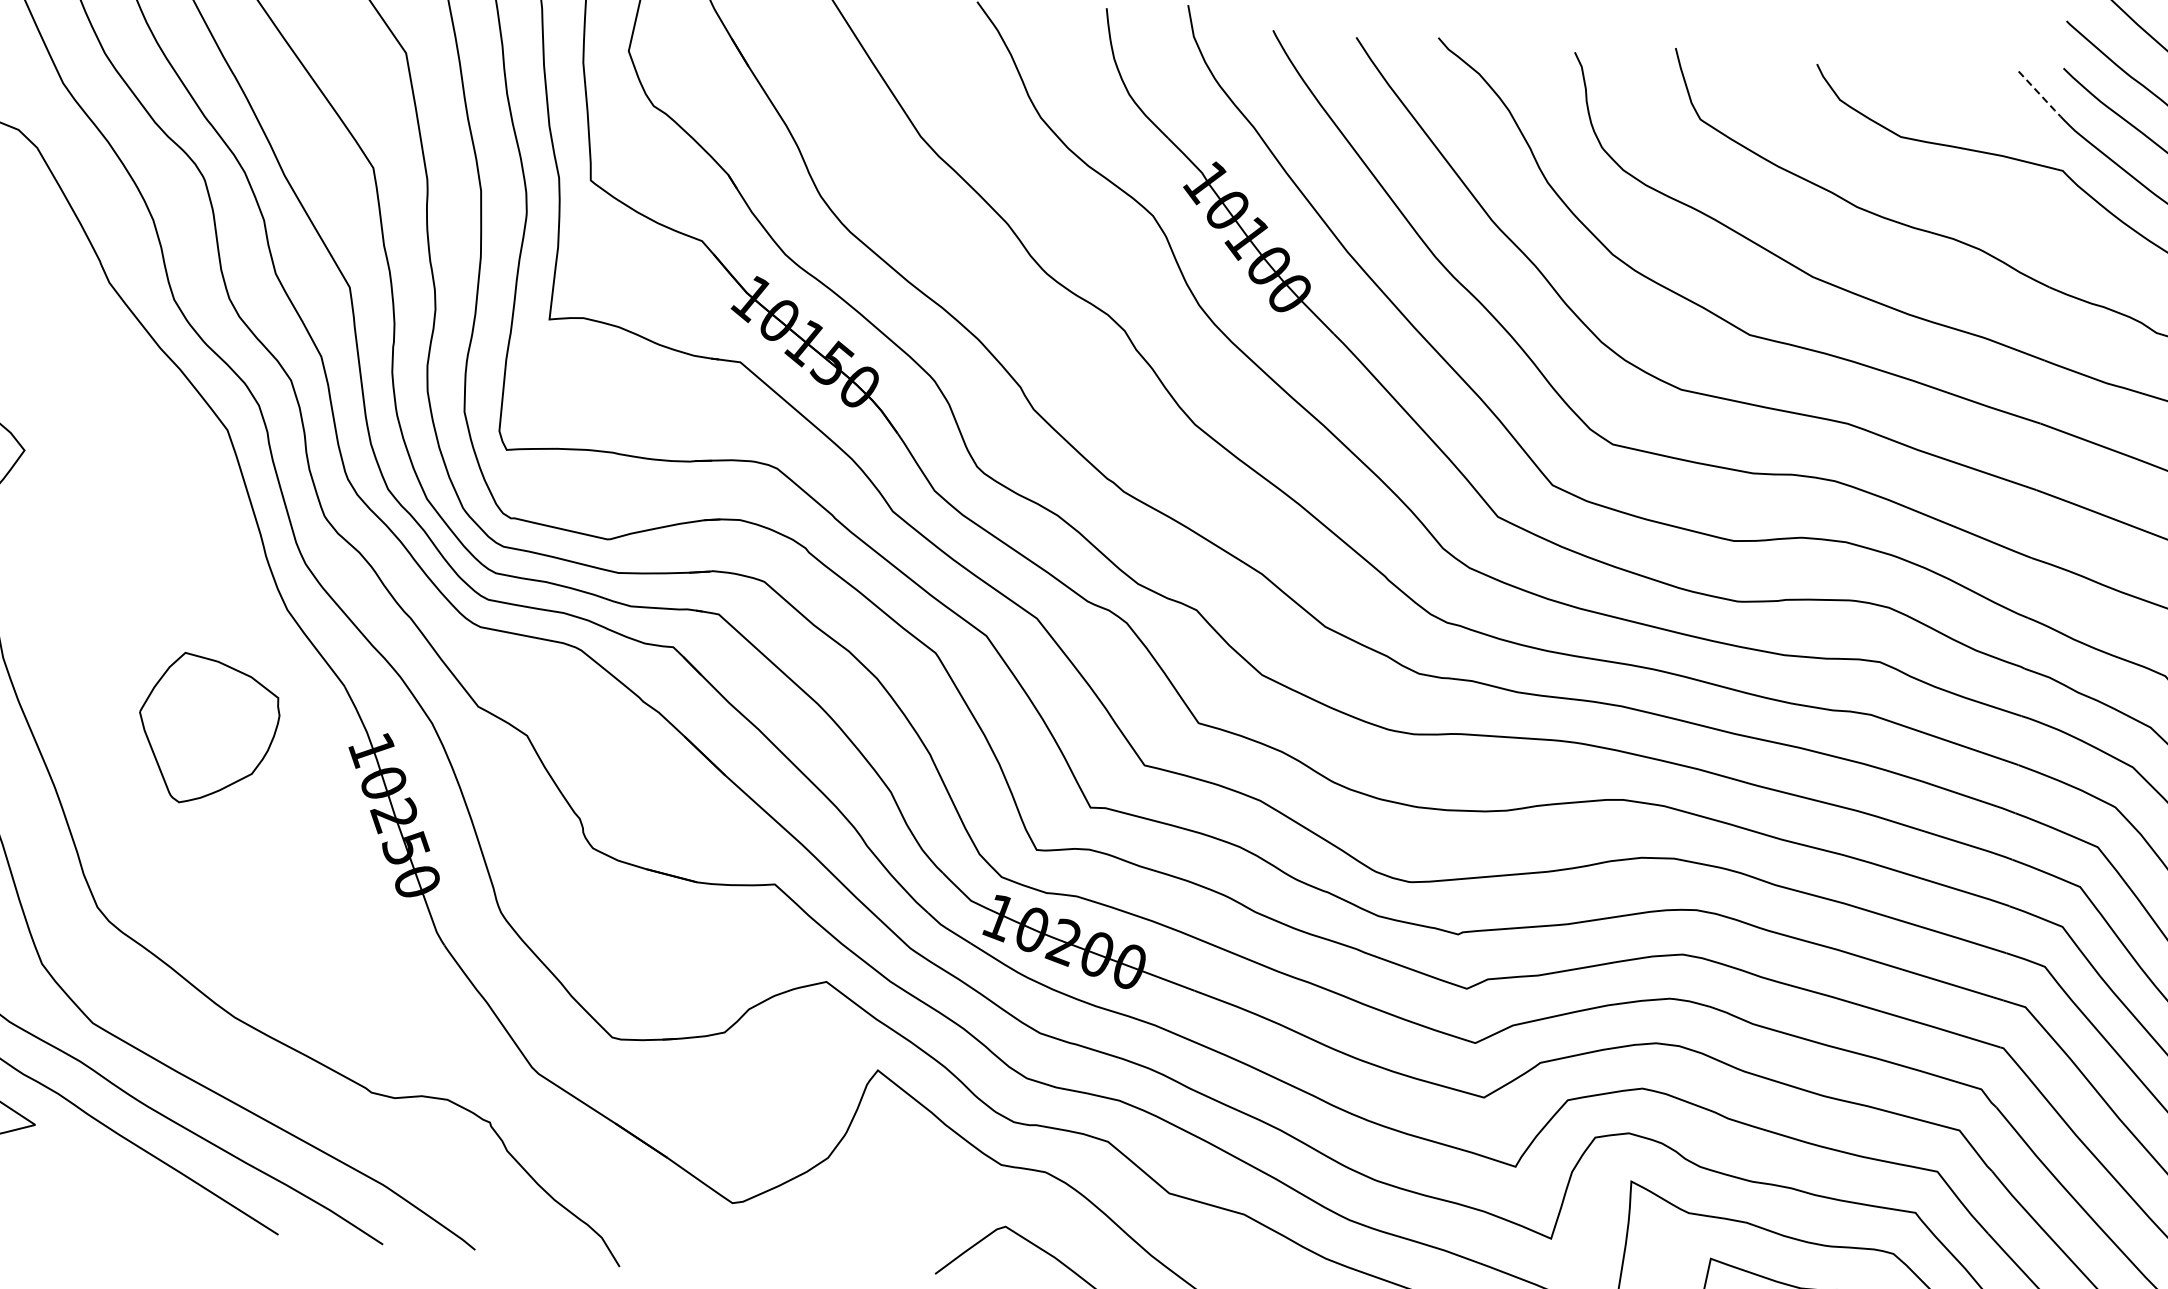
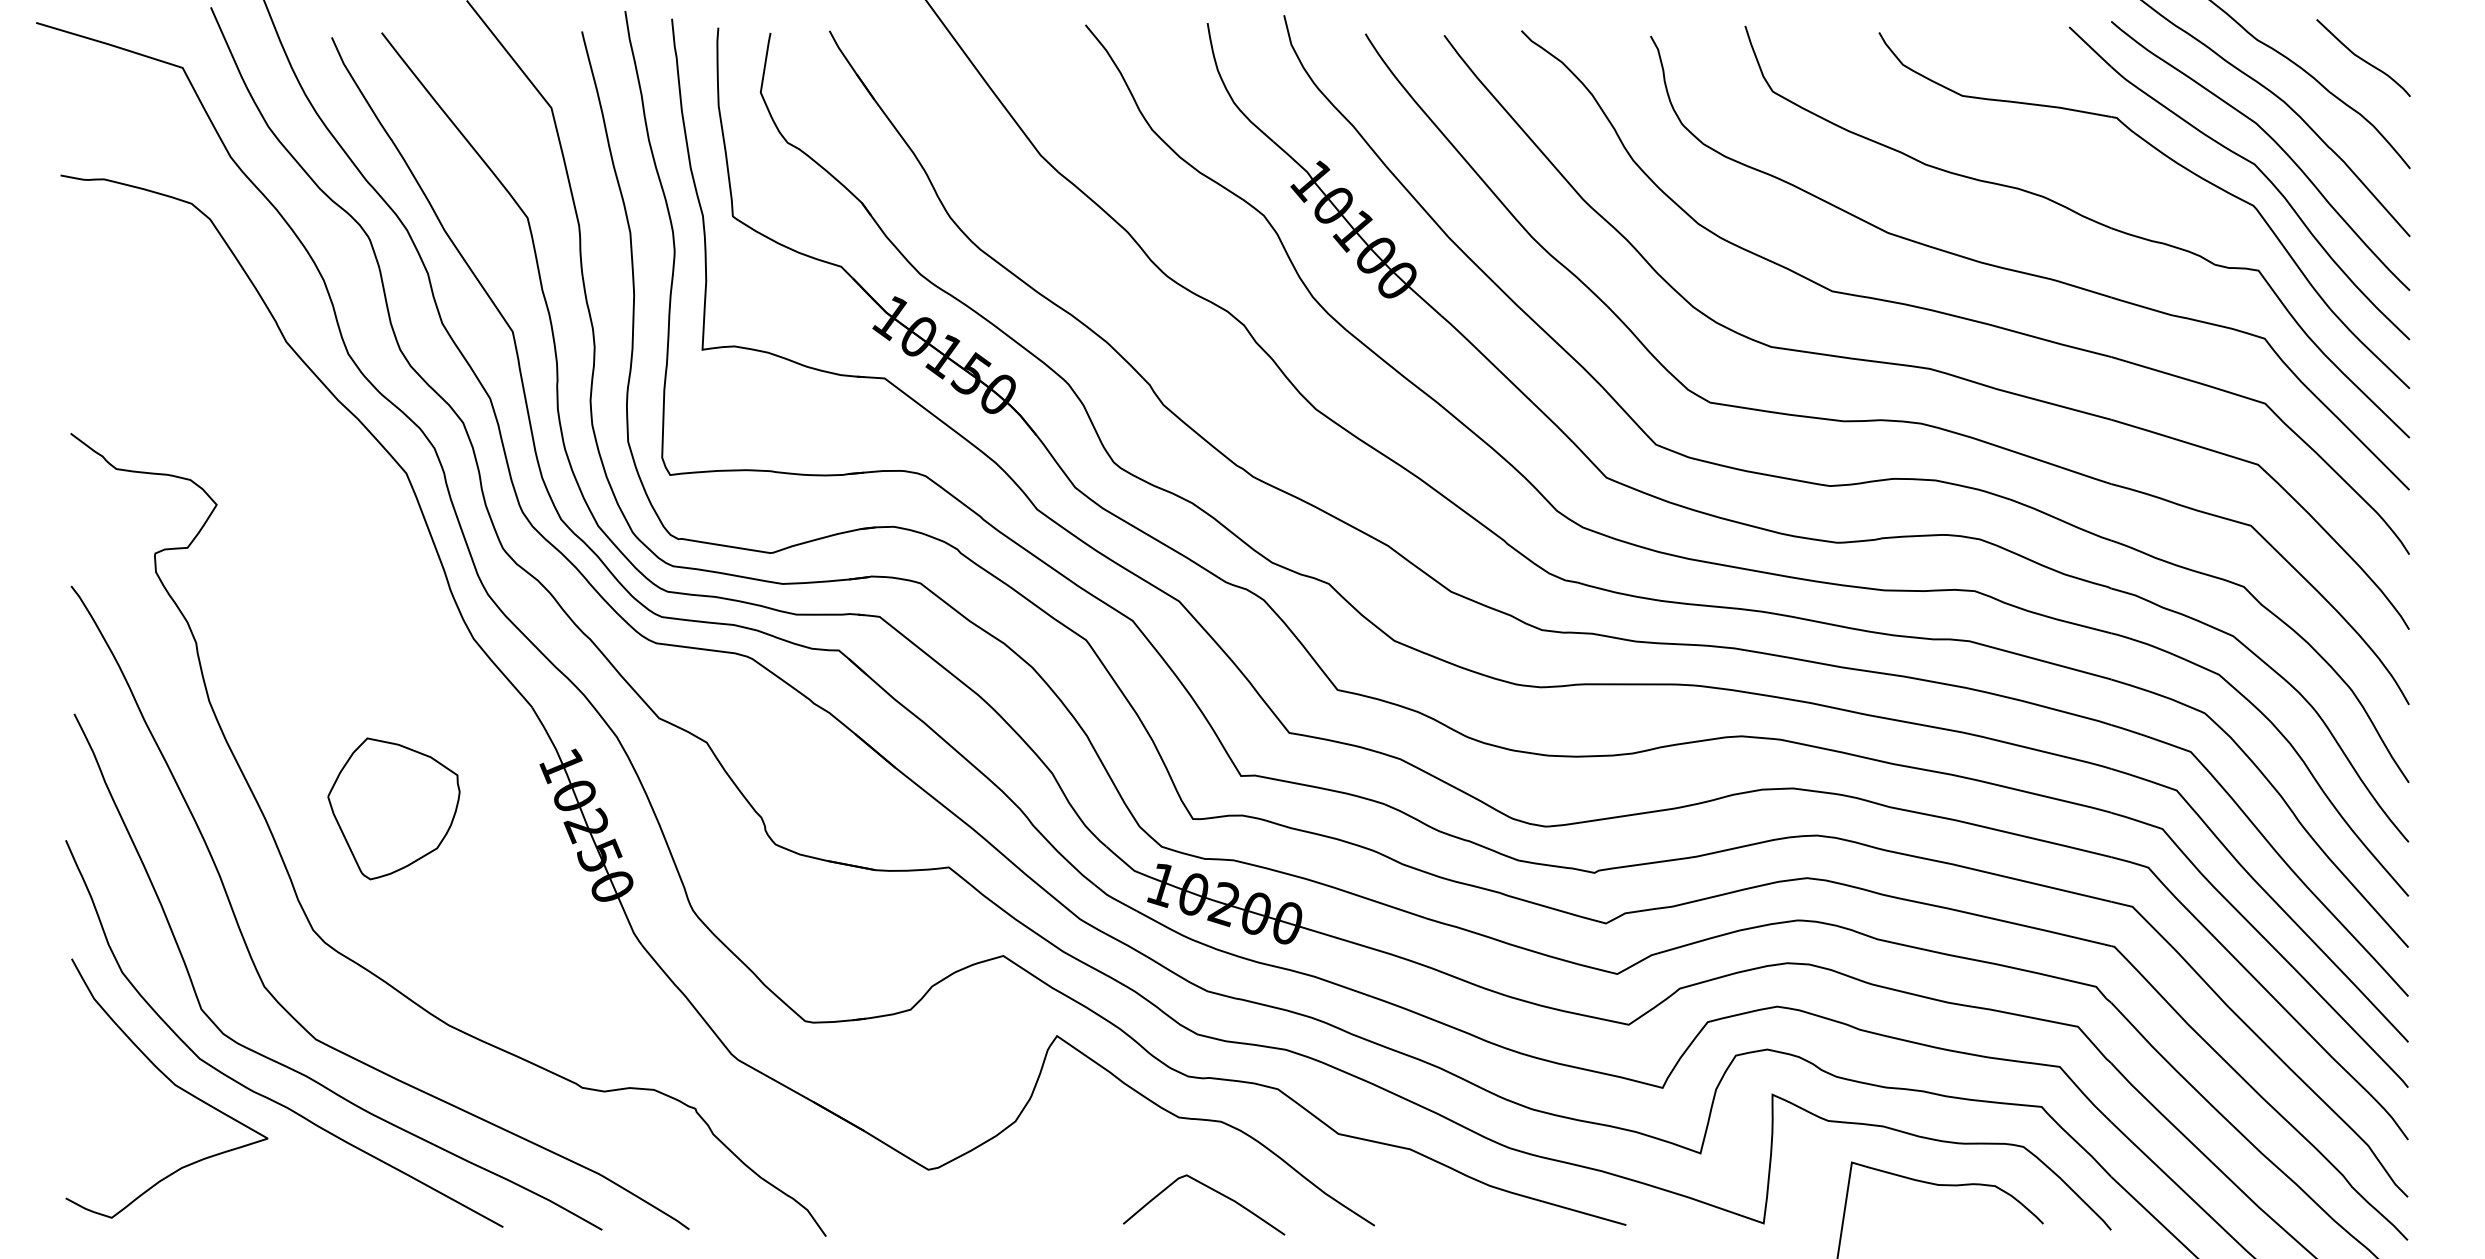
line: (2039, 94) -> (2090, 47), dashed -> solid
part: (208, 728) -> (393, 808), moved

